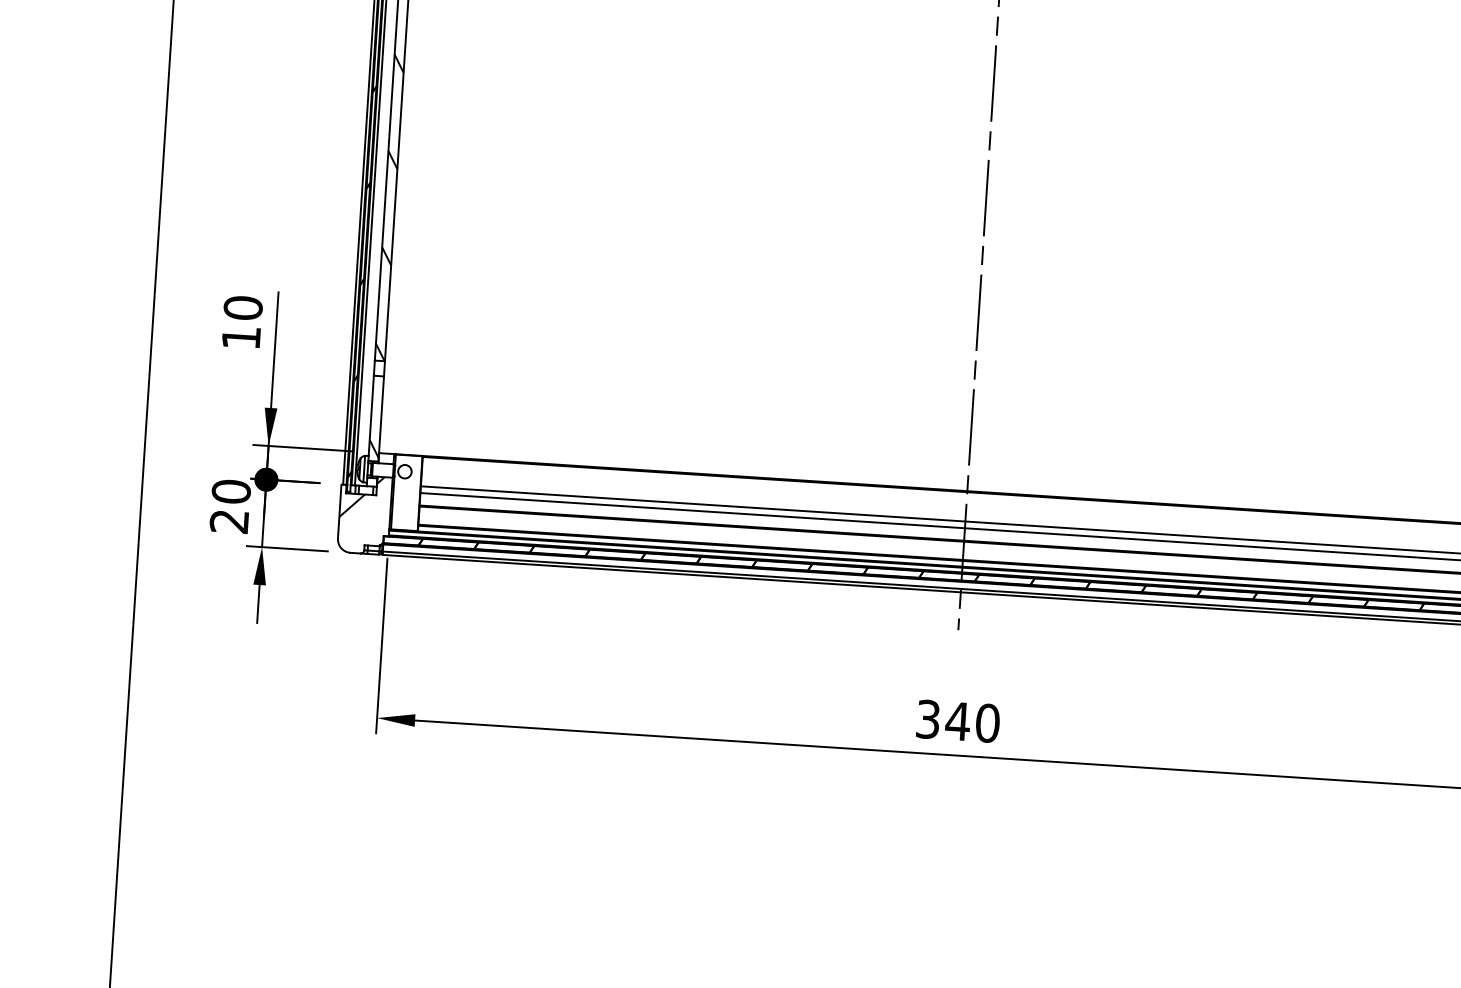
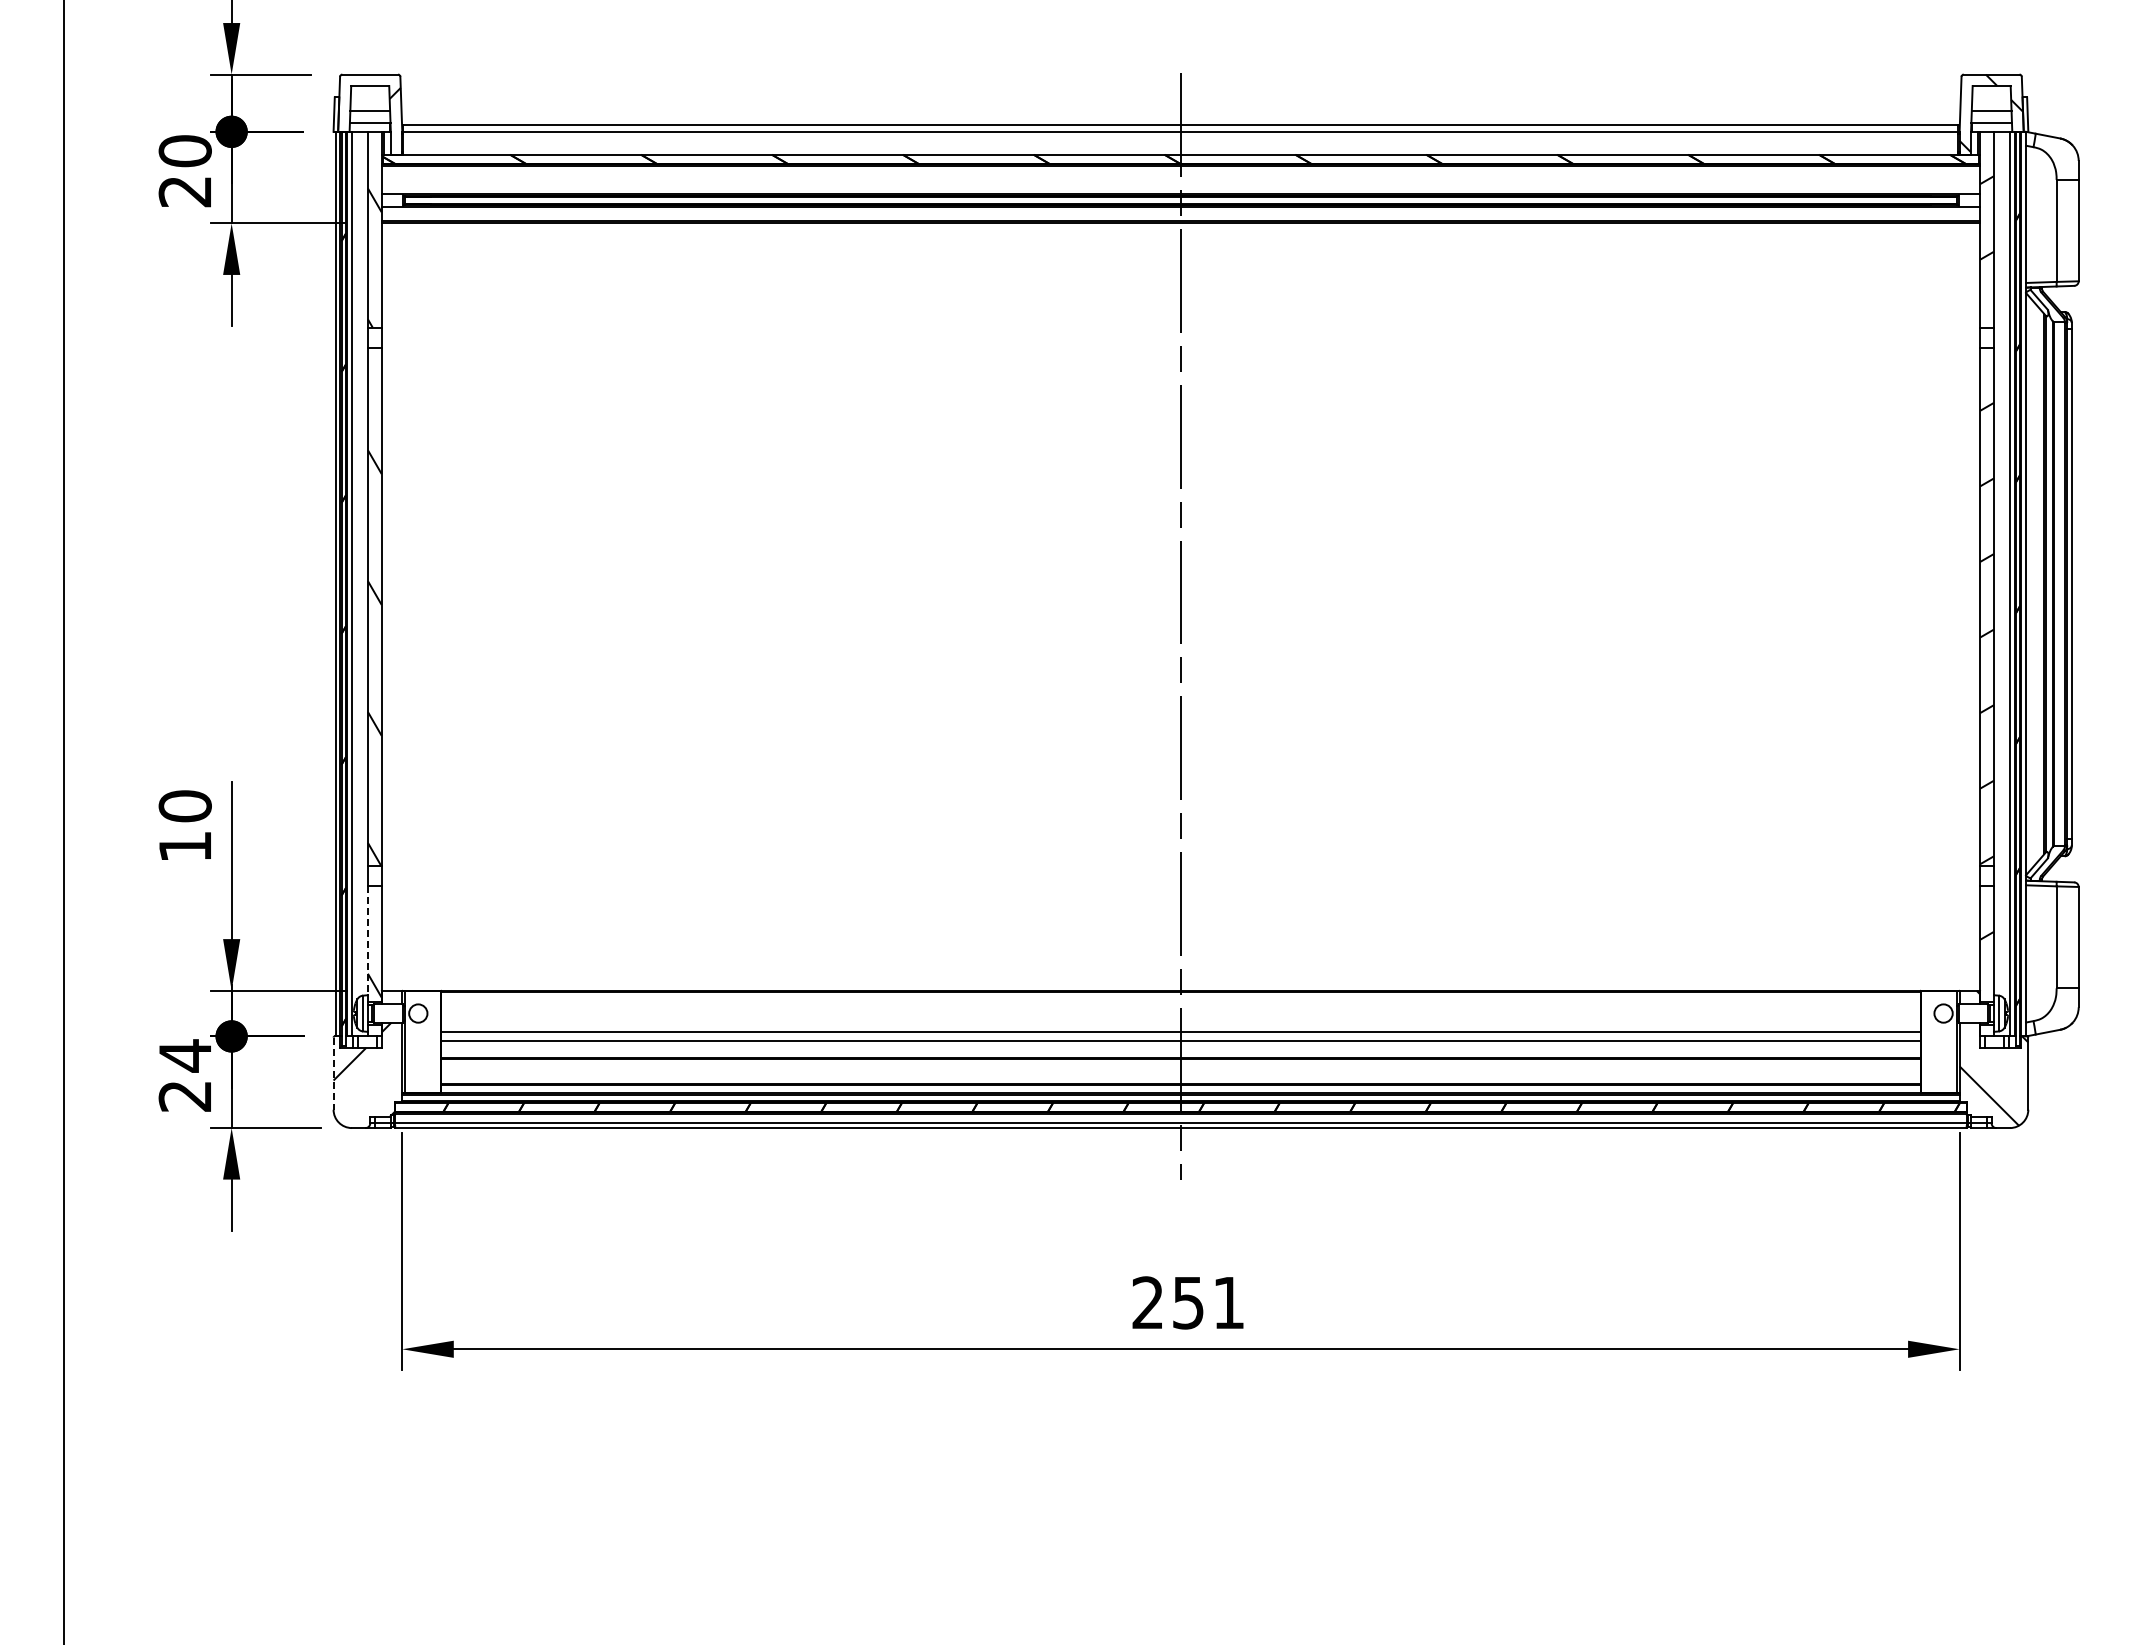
line: (370, 416) -> (367, 941), solid -> dashed
text: (230, 491) -> (184, 1055), 20 -> 24
line: (339, 512) -> (333, 1074), solid -> dashed
text: (958, 721) -> (1188, 1302), 340 -> 251

